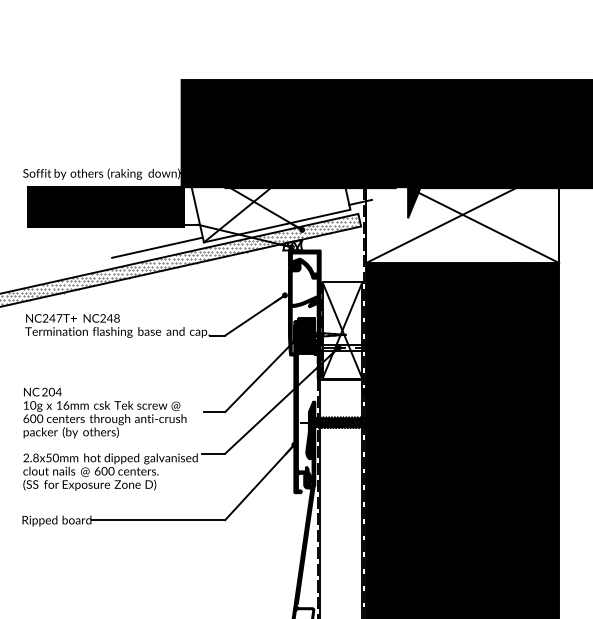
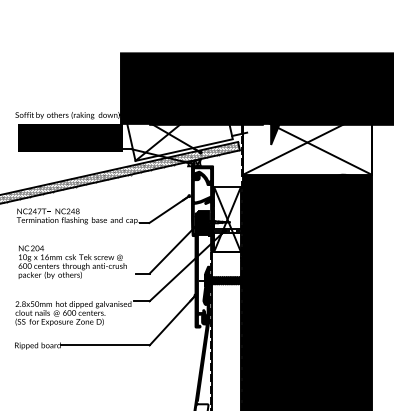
line: (157, 247) -> (104, 164), removed
text: (104, 411) -> (72, 261), moved

